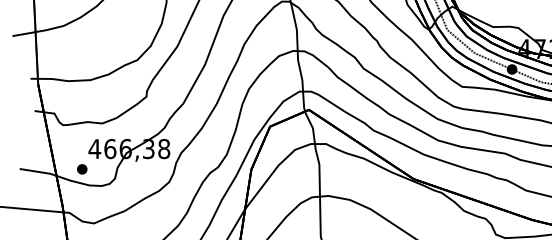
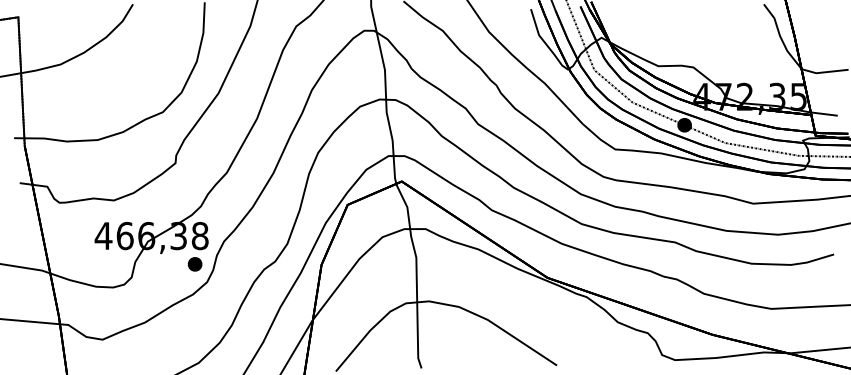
part: (81, 169) -> (194, 264), moved

